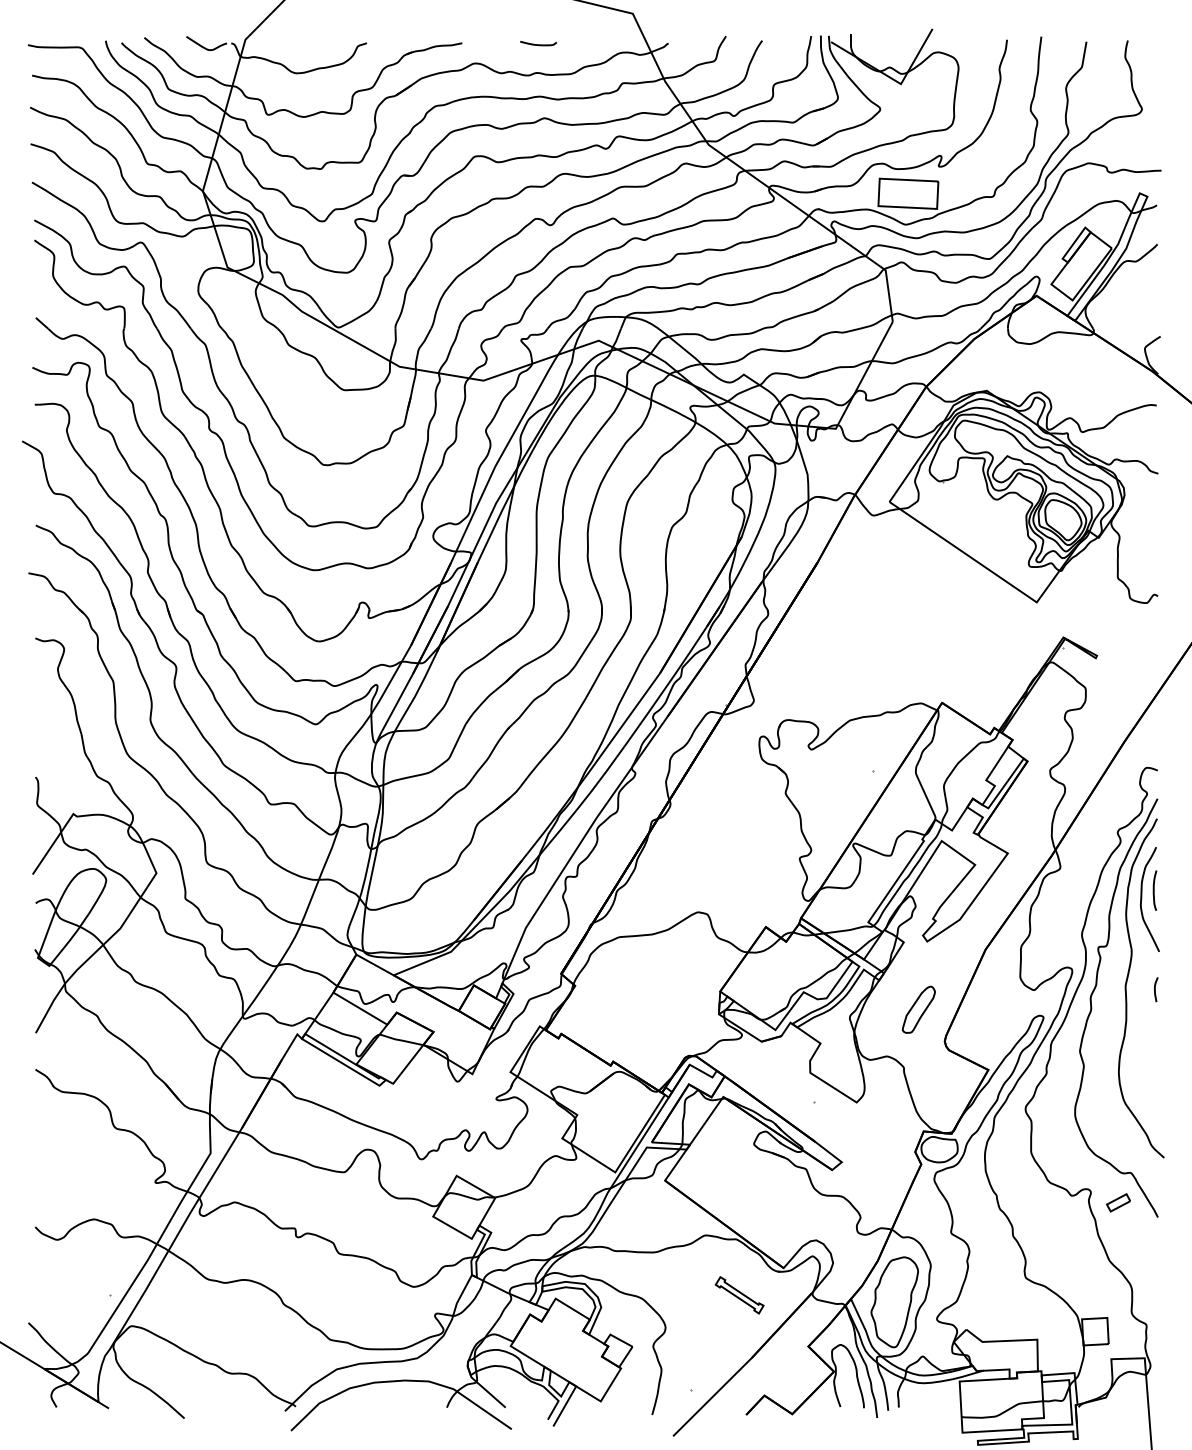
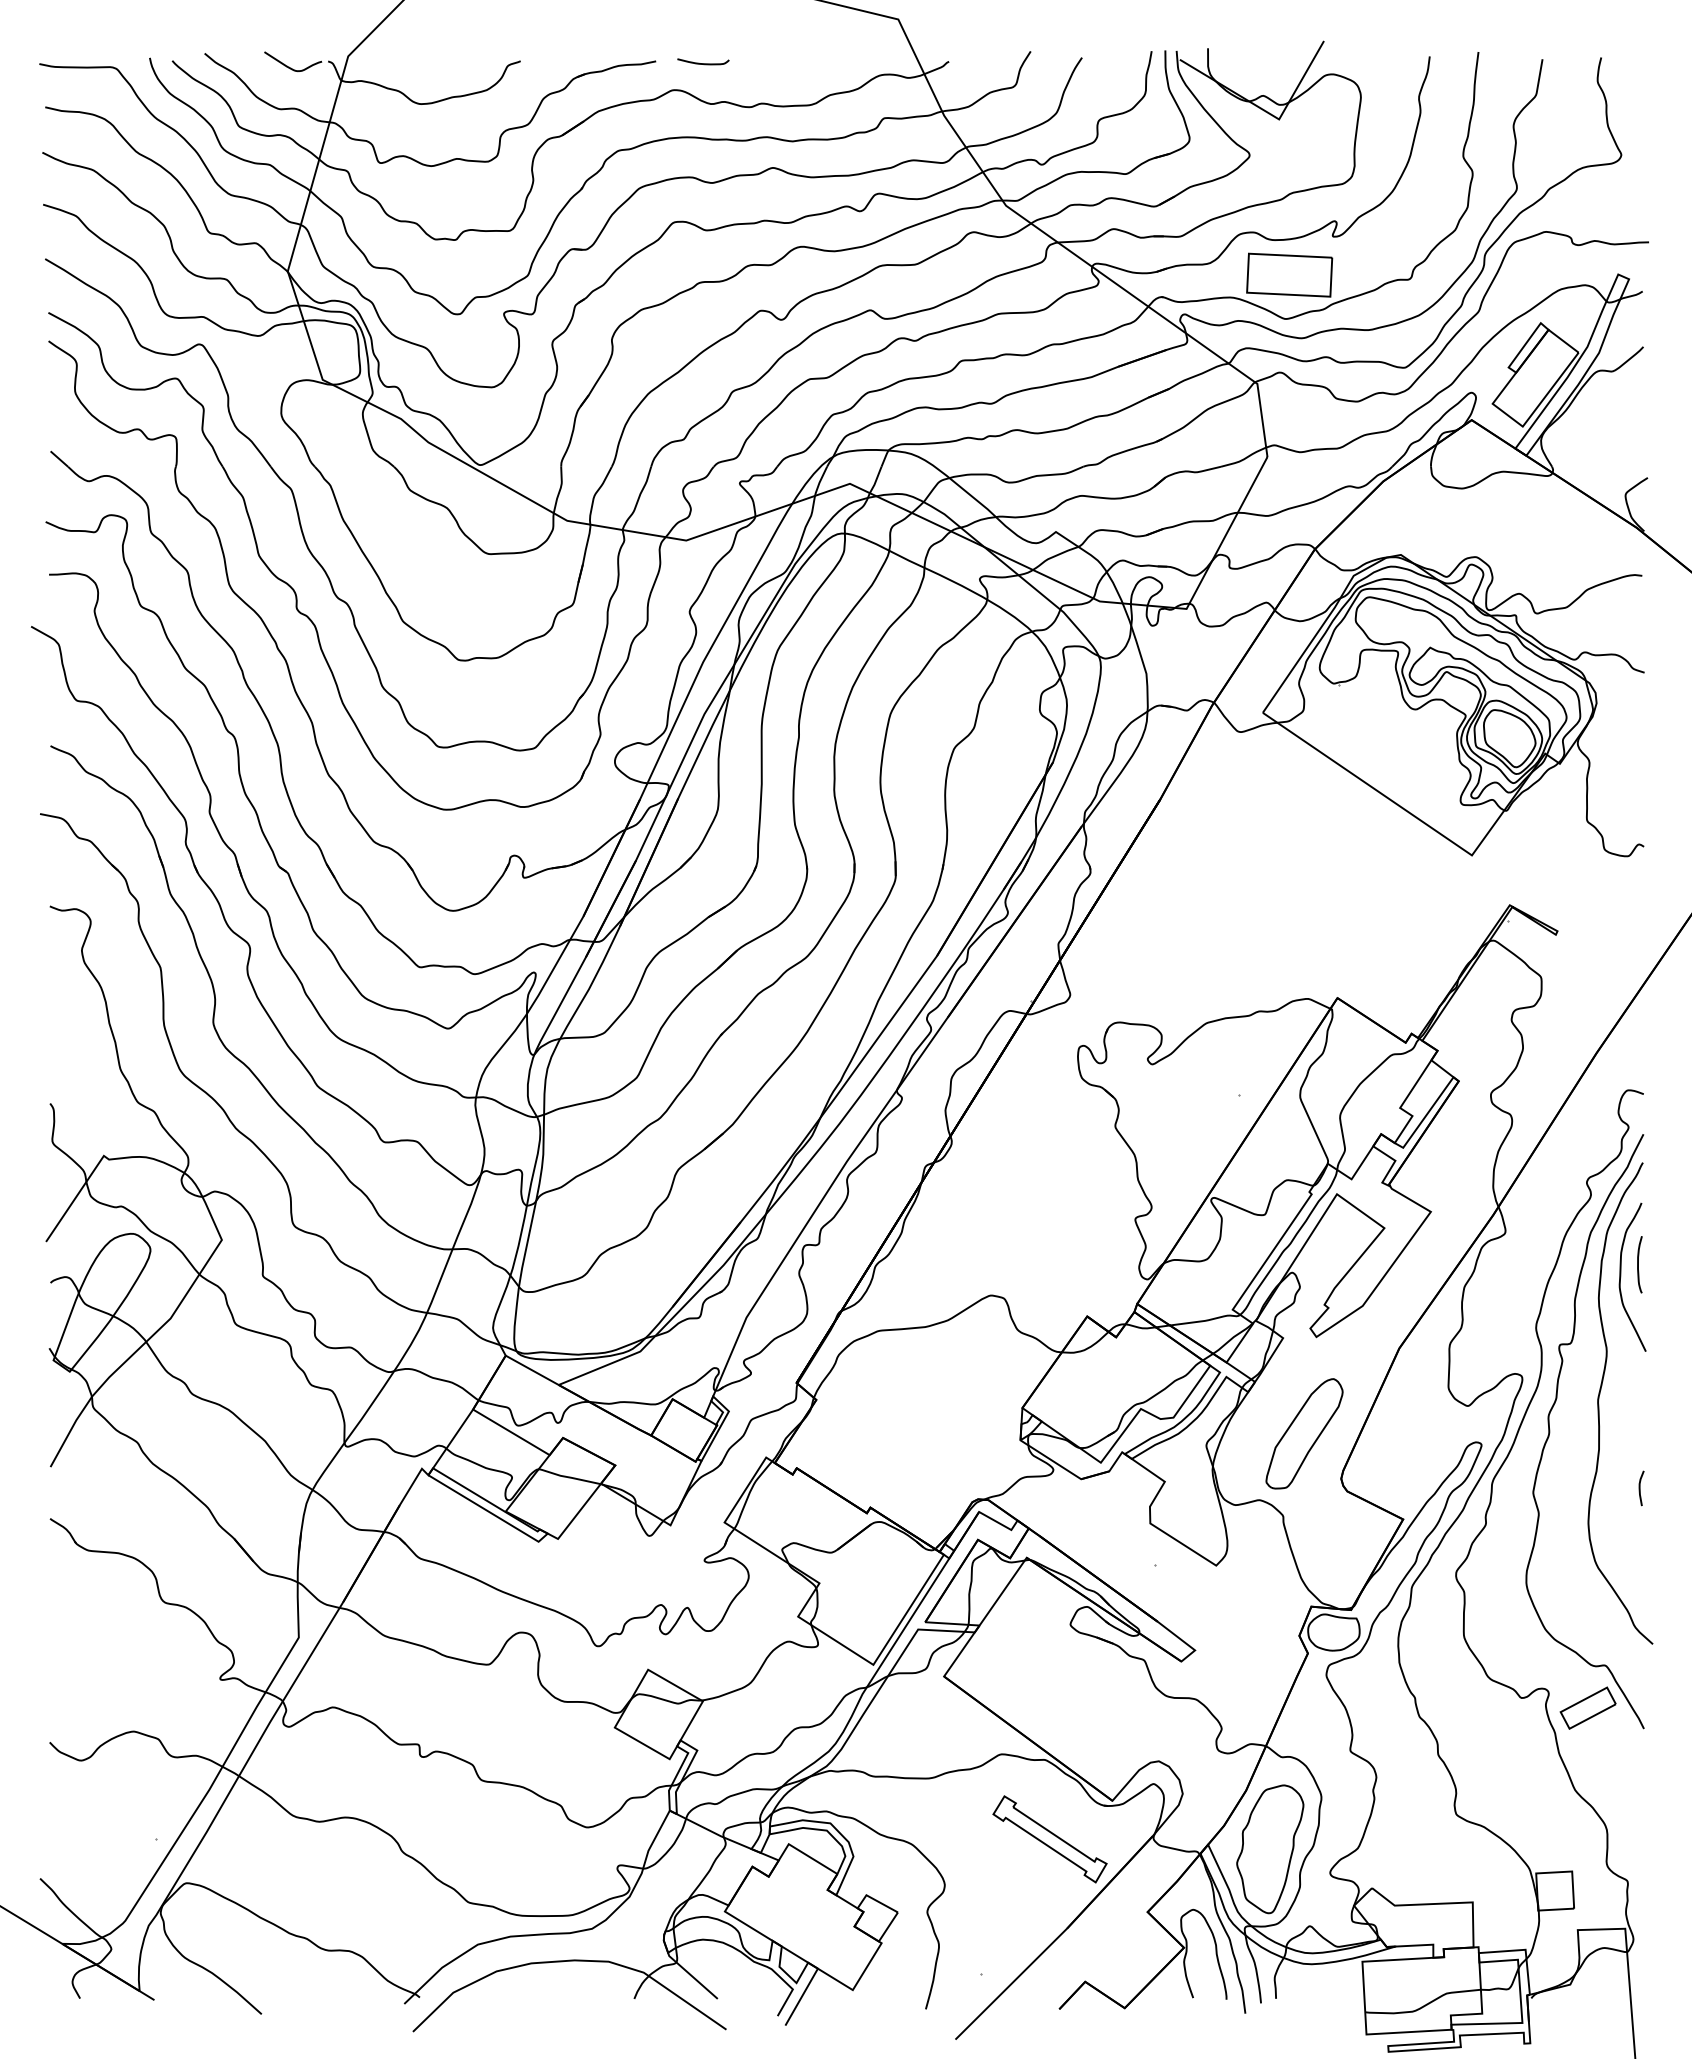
curve: (538, 44) -> (703, 63), moved
curve: (1155, 989) -> (1640, 1488), moved
part: (918, 1009) -> (1304, 1433), size x1.67
part: (1118, 1202) -> (1587, 1707), size x1.67
part: (739, 1295) -> (1049, 1839), size x1.67

